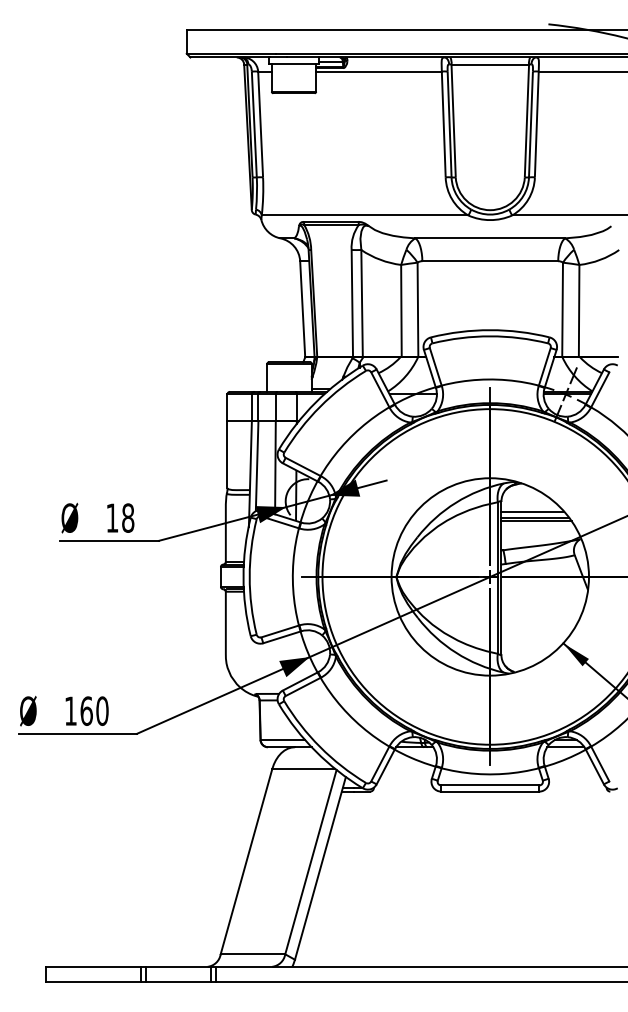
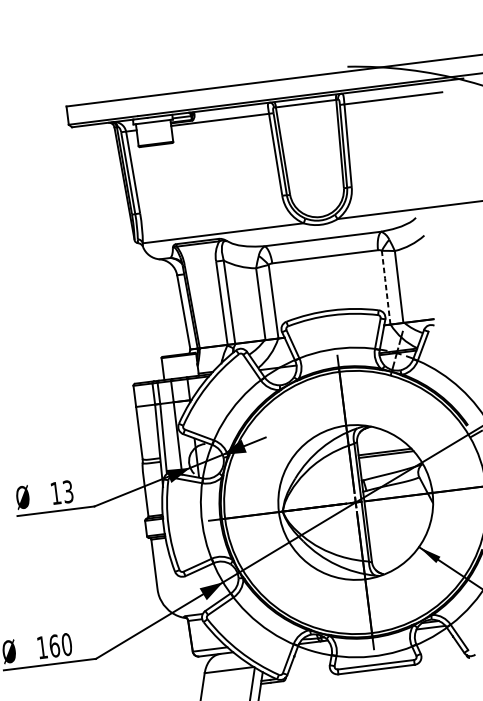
line: (562, 309) -> (386, 287), solid -> dashed
line: (532, 511) -> (382, 447), removed
text: (128, 517) -> (68, 491), 18 -> 13

